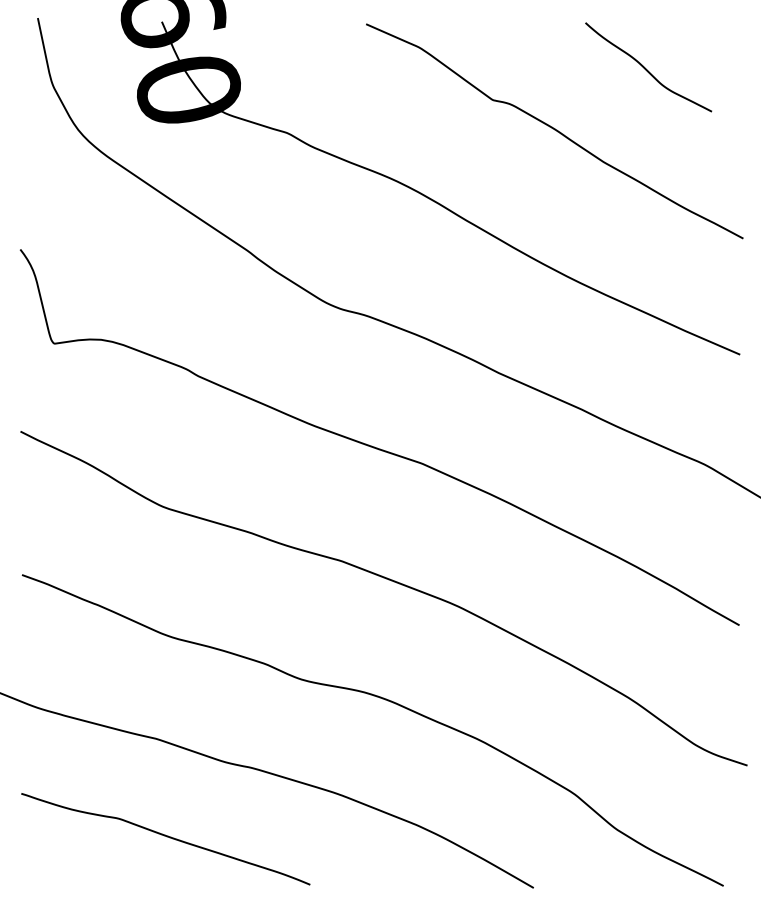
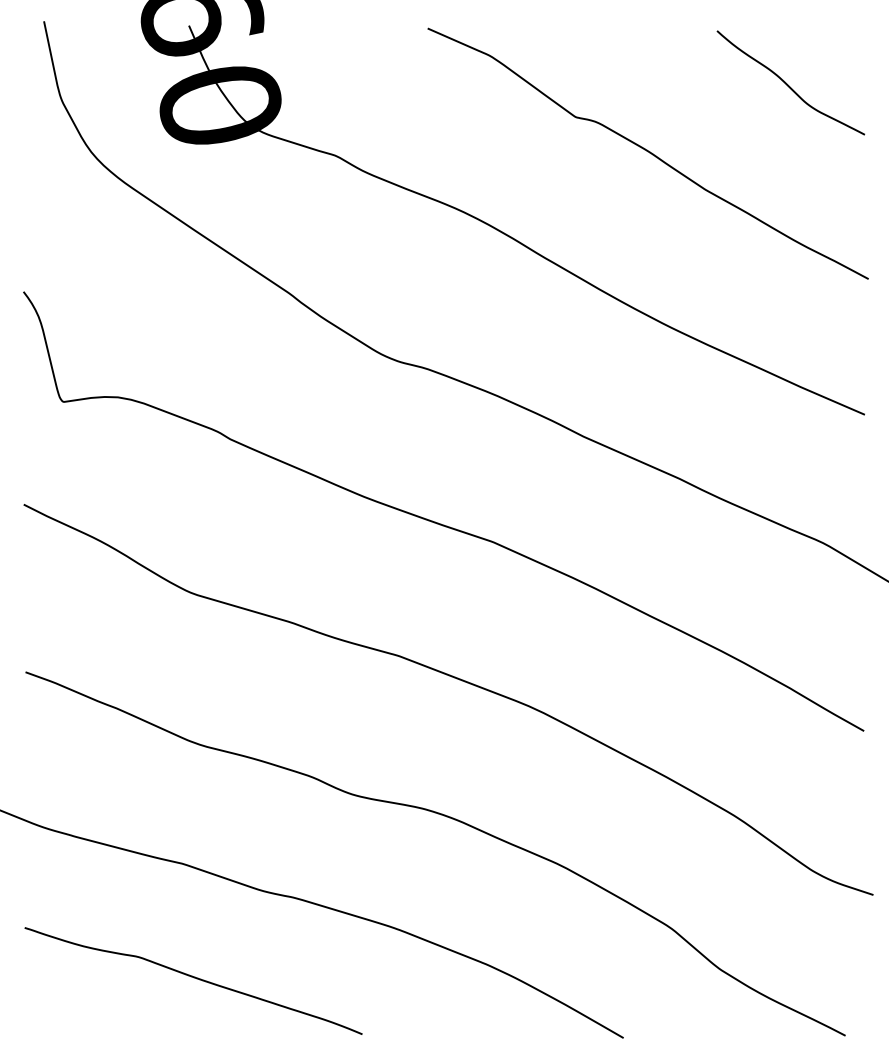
curve: (646, 68) -> (788, 84), moved

